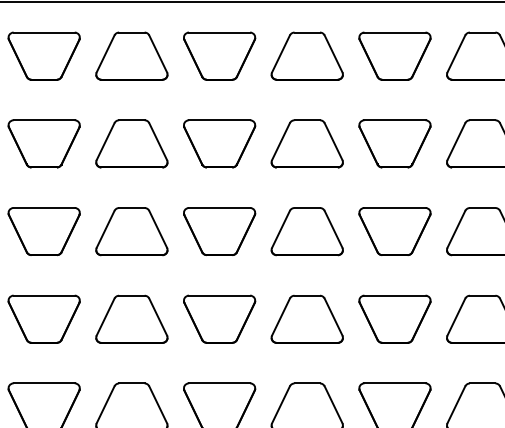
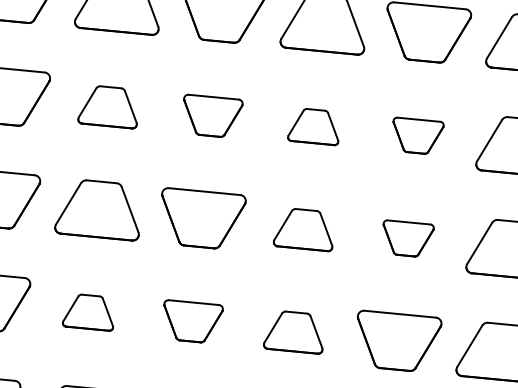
part: (131, 143) -> (108, 106), size x0.7
part: (219, 143) -> (211, 116), size x0.7
part: (306, 143) -> (313, 125), size x0.6
part: (394, 143) -> (416, 135), size x0.6
part: (306, 231) -> (303, 229), size x0.7
part: (394, 231) -> (406, 238), size x0.6
part: (131, 318) -> (88, 311), size x0.6
part: (219, 318) -> (191, 321), size x0.7
part: (306, 318) -> (293, 331), size x0.7

